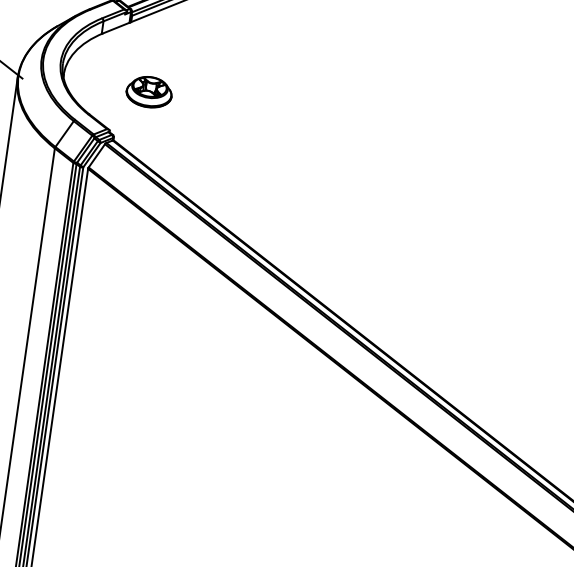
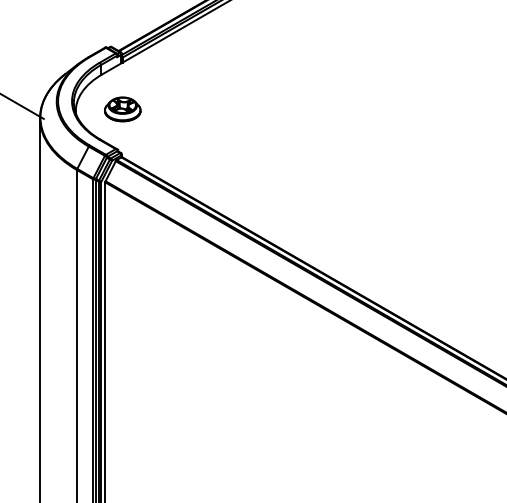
part: (149, 92) -> (122, 109), moved

